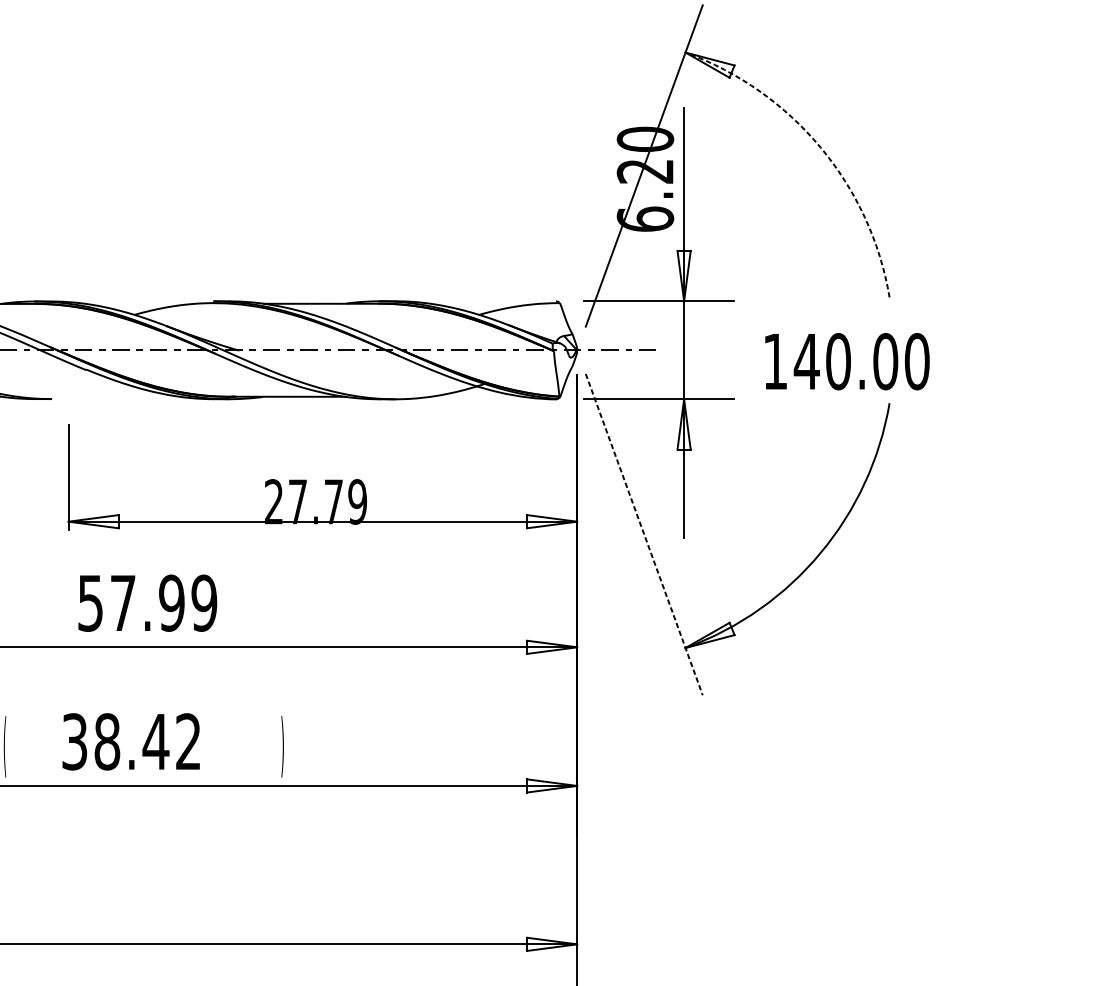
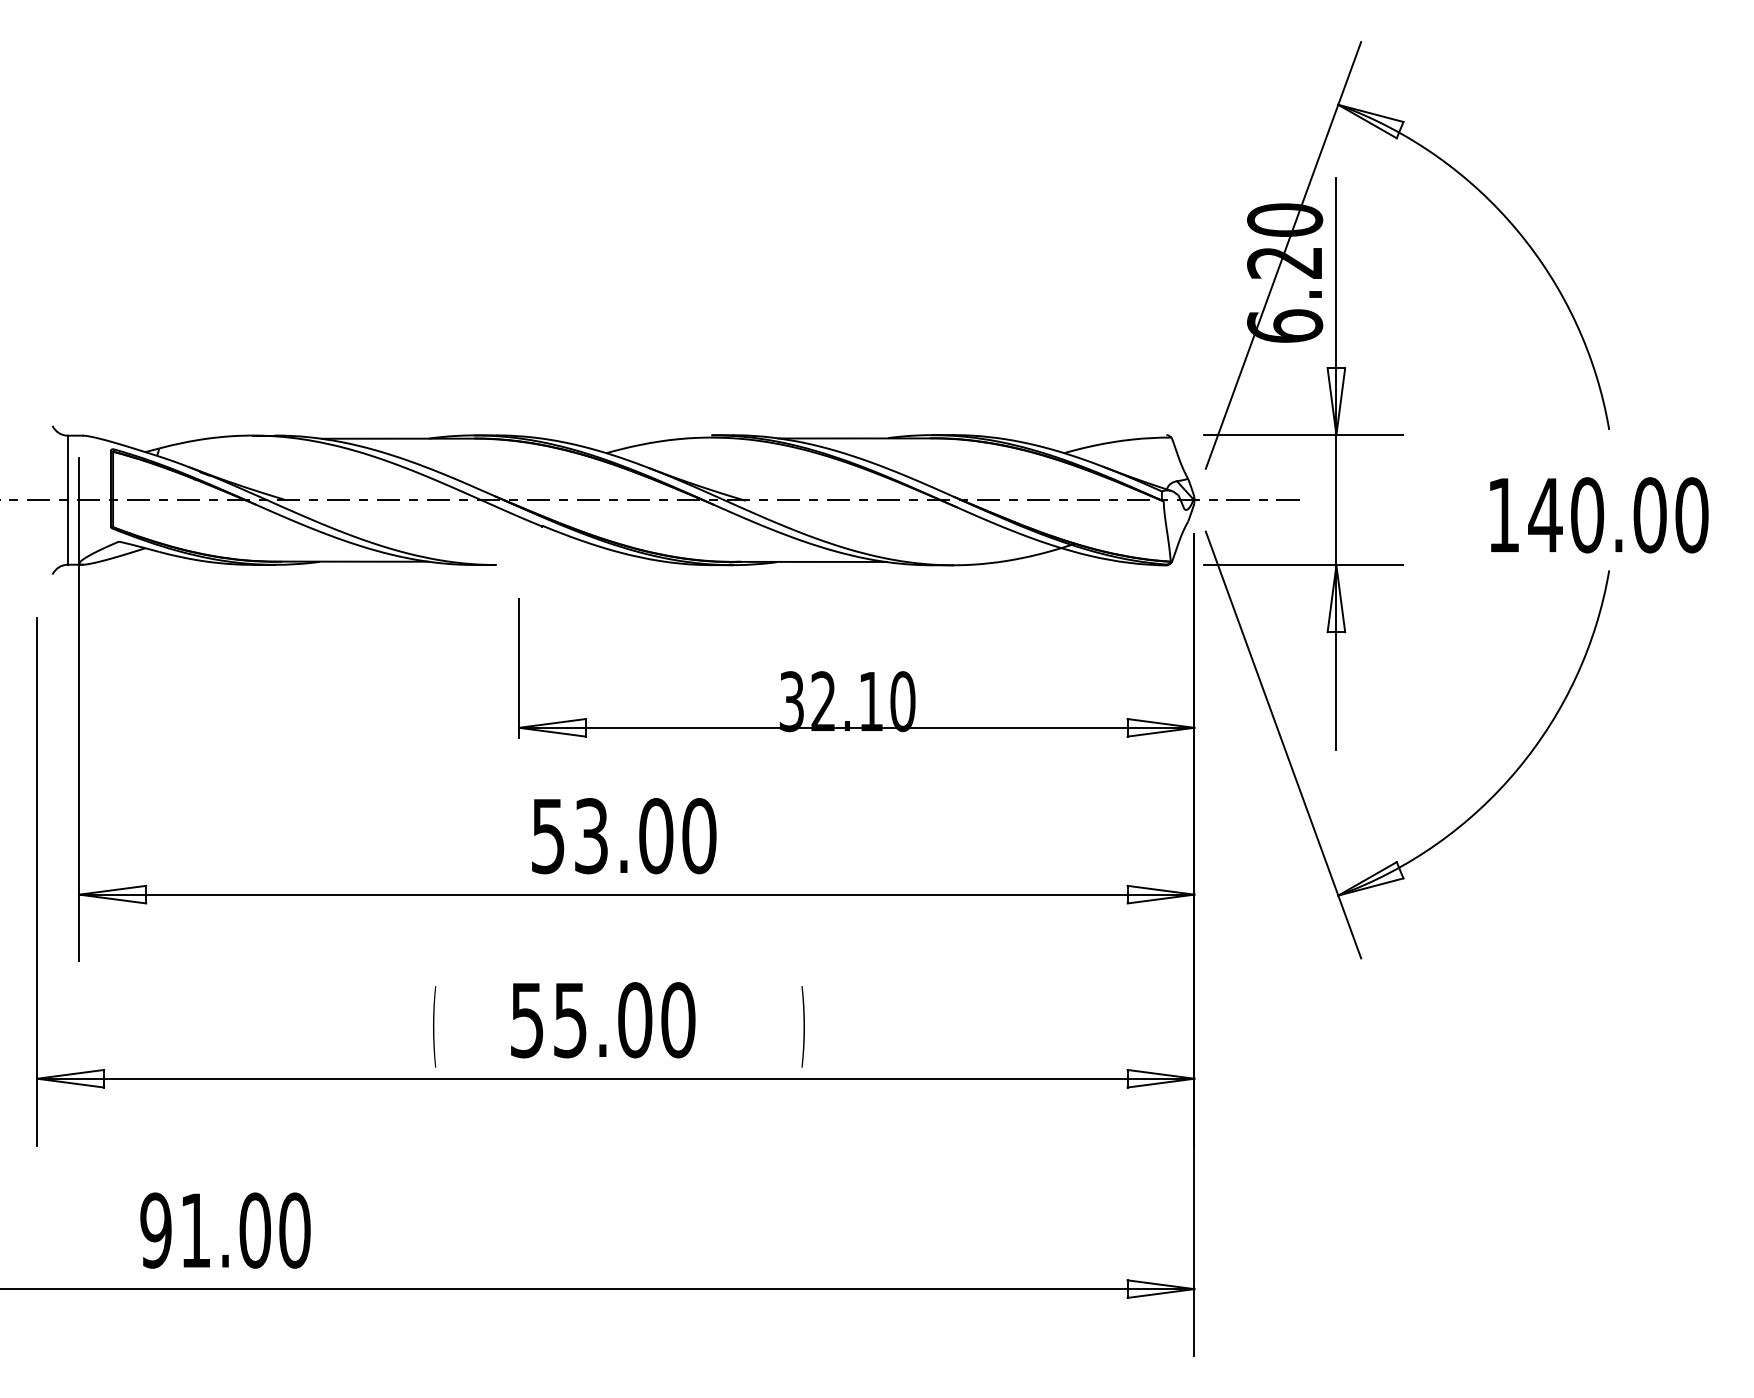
arc: (820, 147) -> (1517, 230), dashed -> solid
text: (847, 361) -> (1599, 515), moved
text: (315, 501) -> (847, 701), 27.79 -> 32.10
line: (644, 535) -> (1283, 745), dashed -> solid
text: (163, 603) -> (645, 836), 57.99 -> 53.00
text: (132, 742) -> (603, 1020), 38.42 -> 55.00

